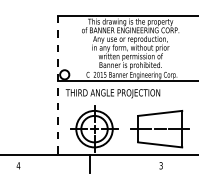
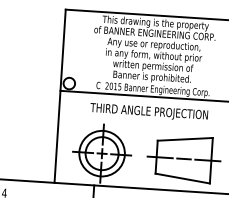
line: (58, 85) -> (60, 96), dashed -> solid
text: (112, 93) -> (148, 112), moved

